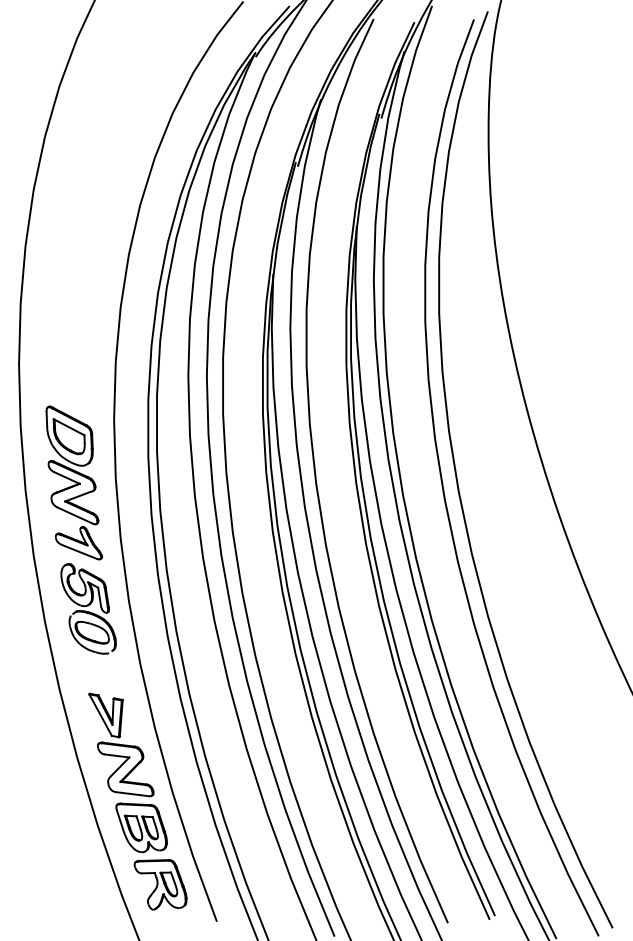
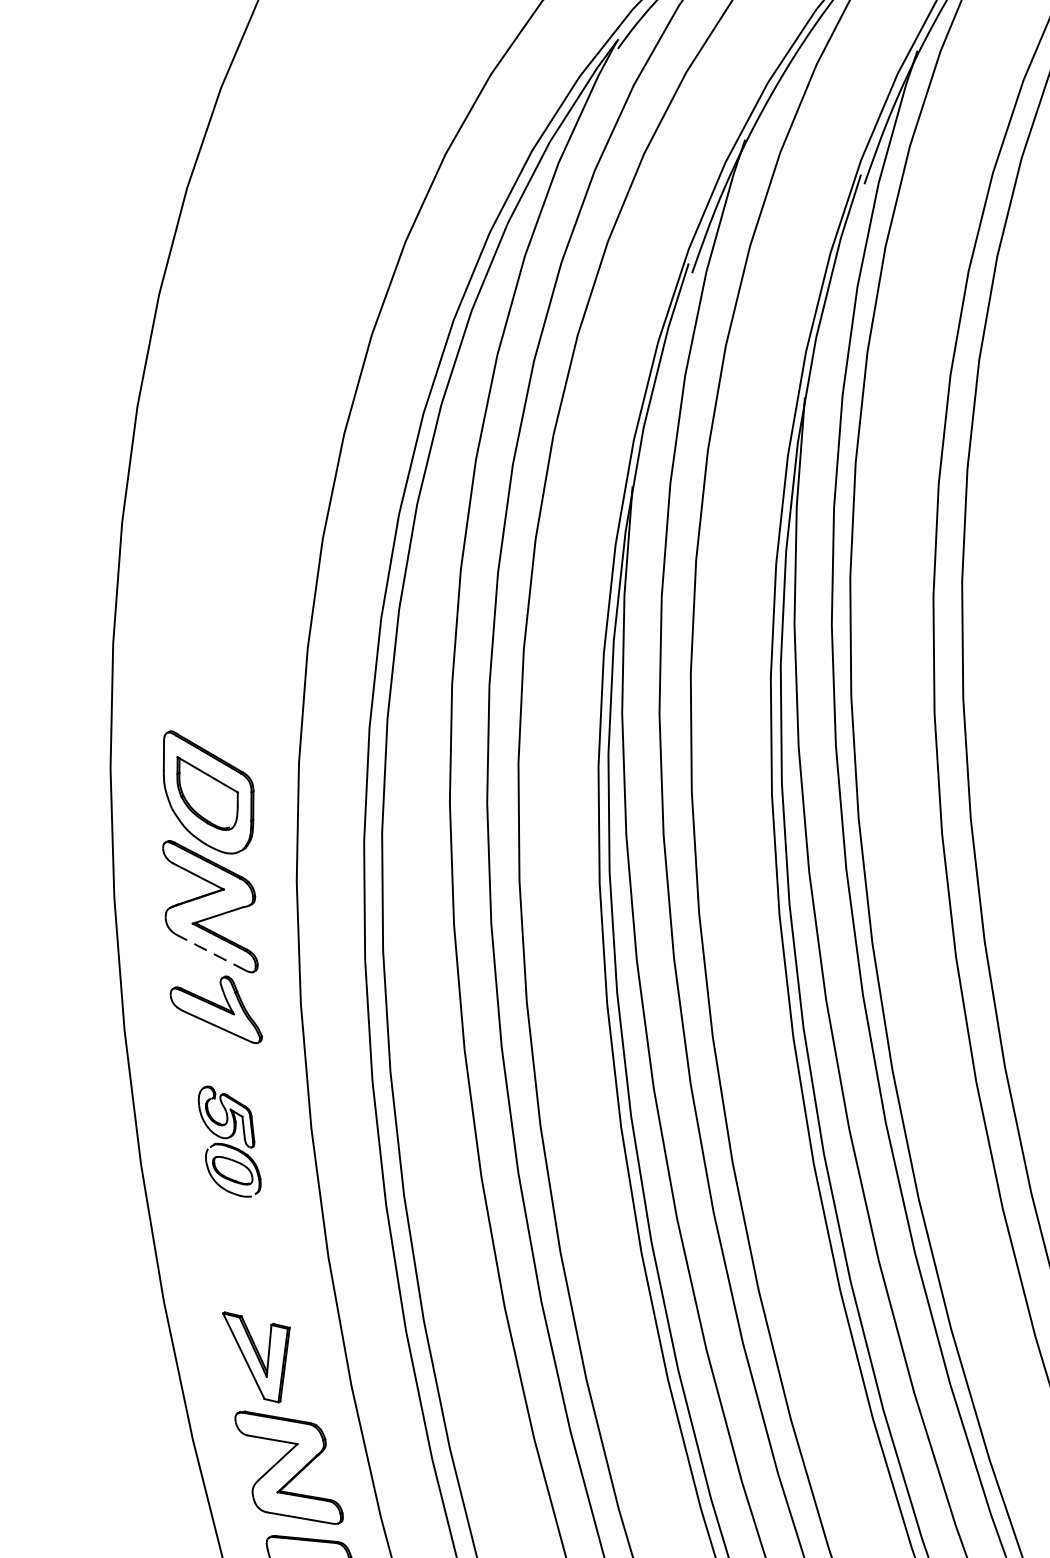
line: (74, 515) -> (210, 952), solid -> dashed
part: (88, 608) -> (229, 1140), size x0.6

